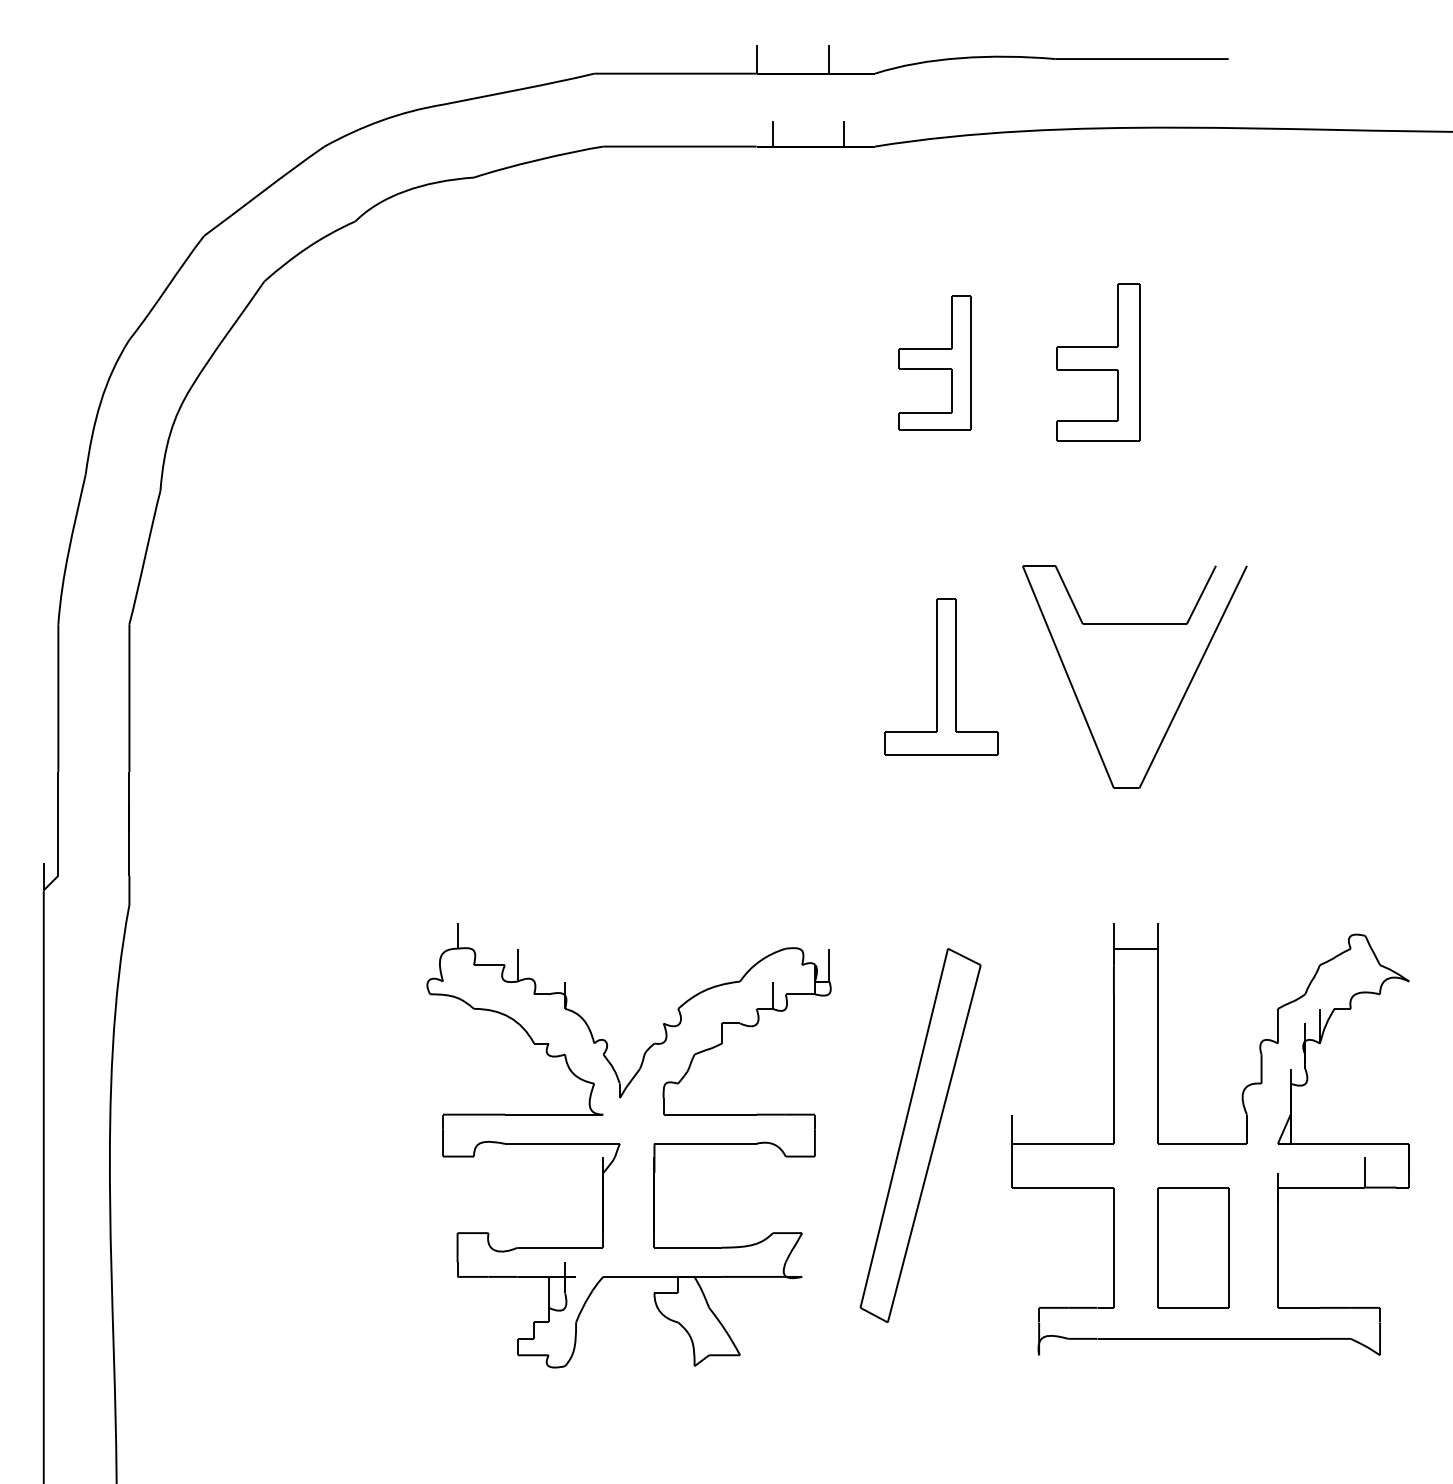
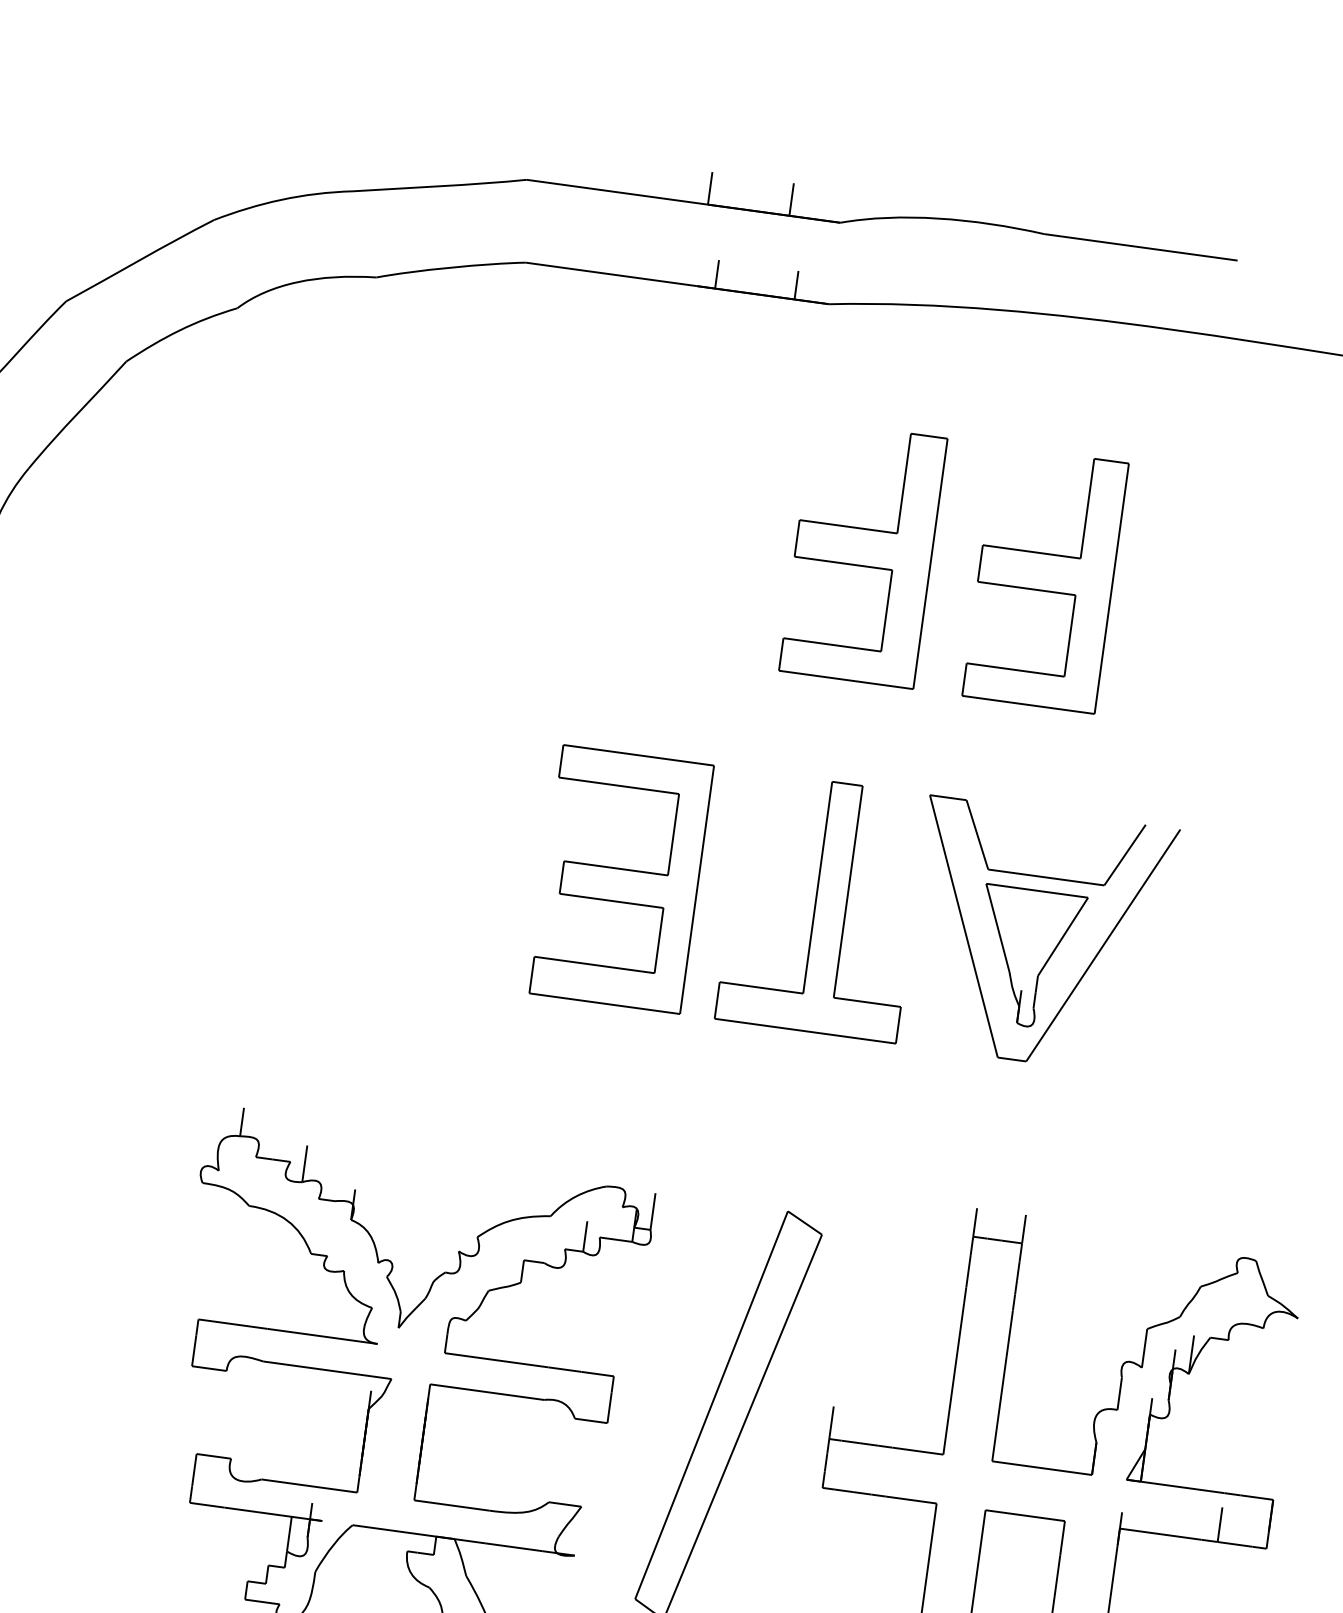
part: (934, 362) -> (862, 554), size x1.67
part: (1098, 362) -> (1045, 579), size x1.43
part: (761, 676) -> (621, 878), added
part: (941, 676) -> (822, 906), size x1.43
part: (1128, 697) -> (1027, 958), added

